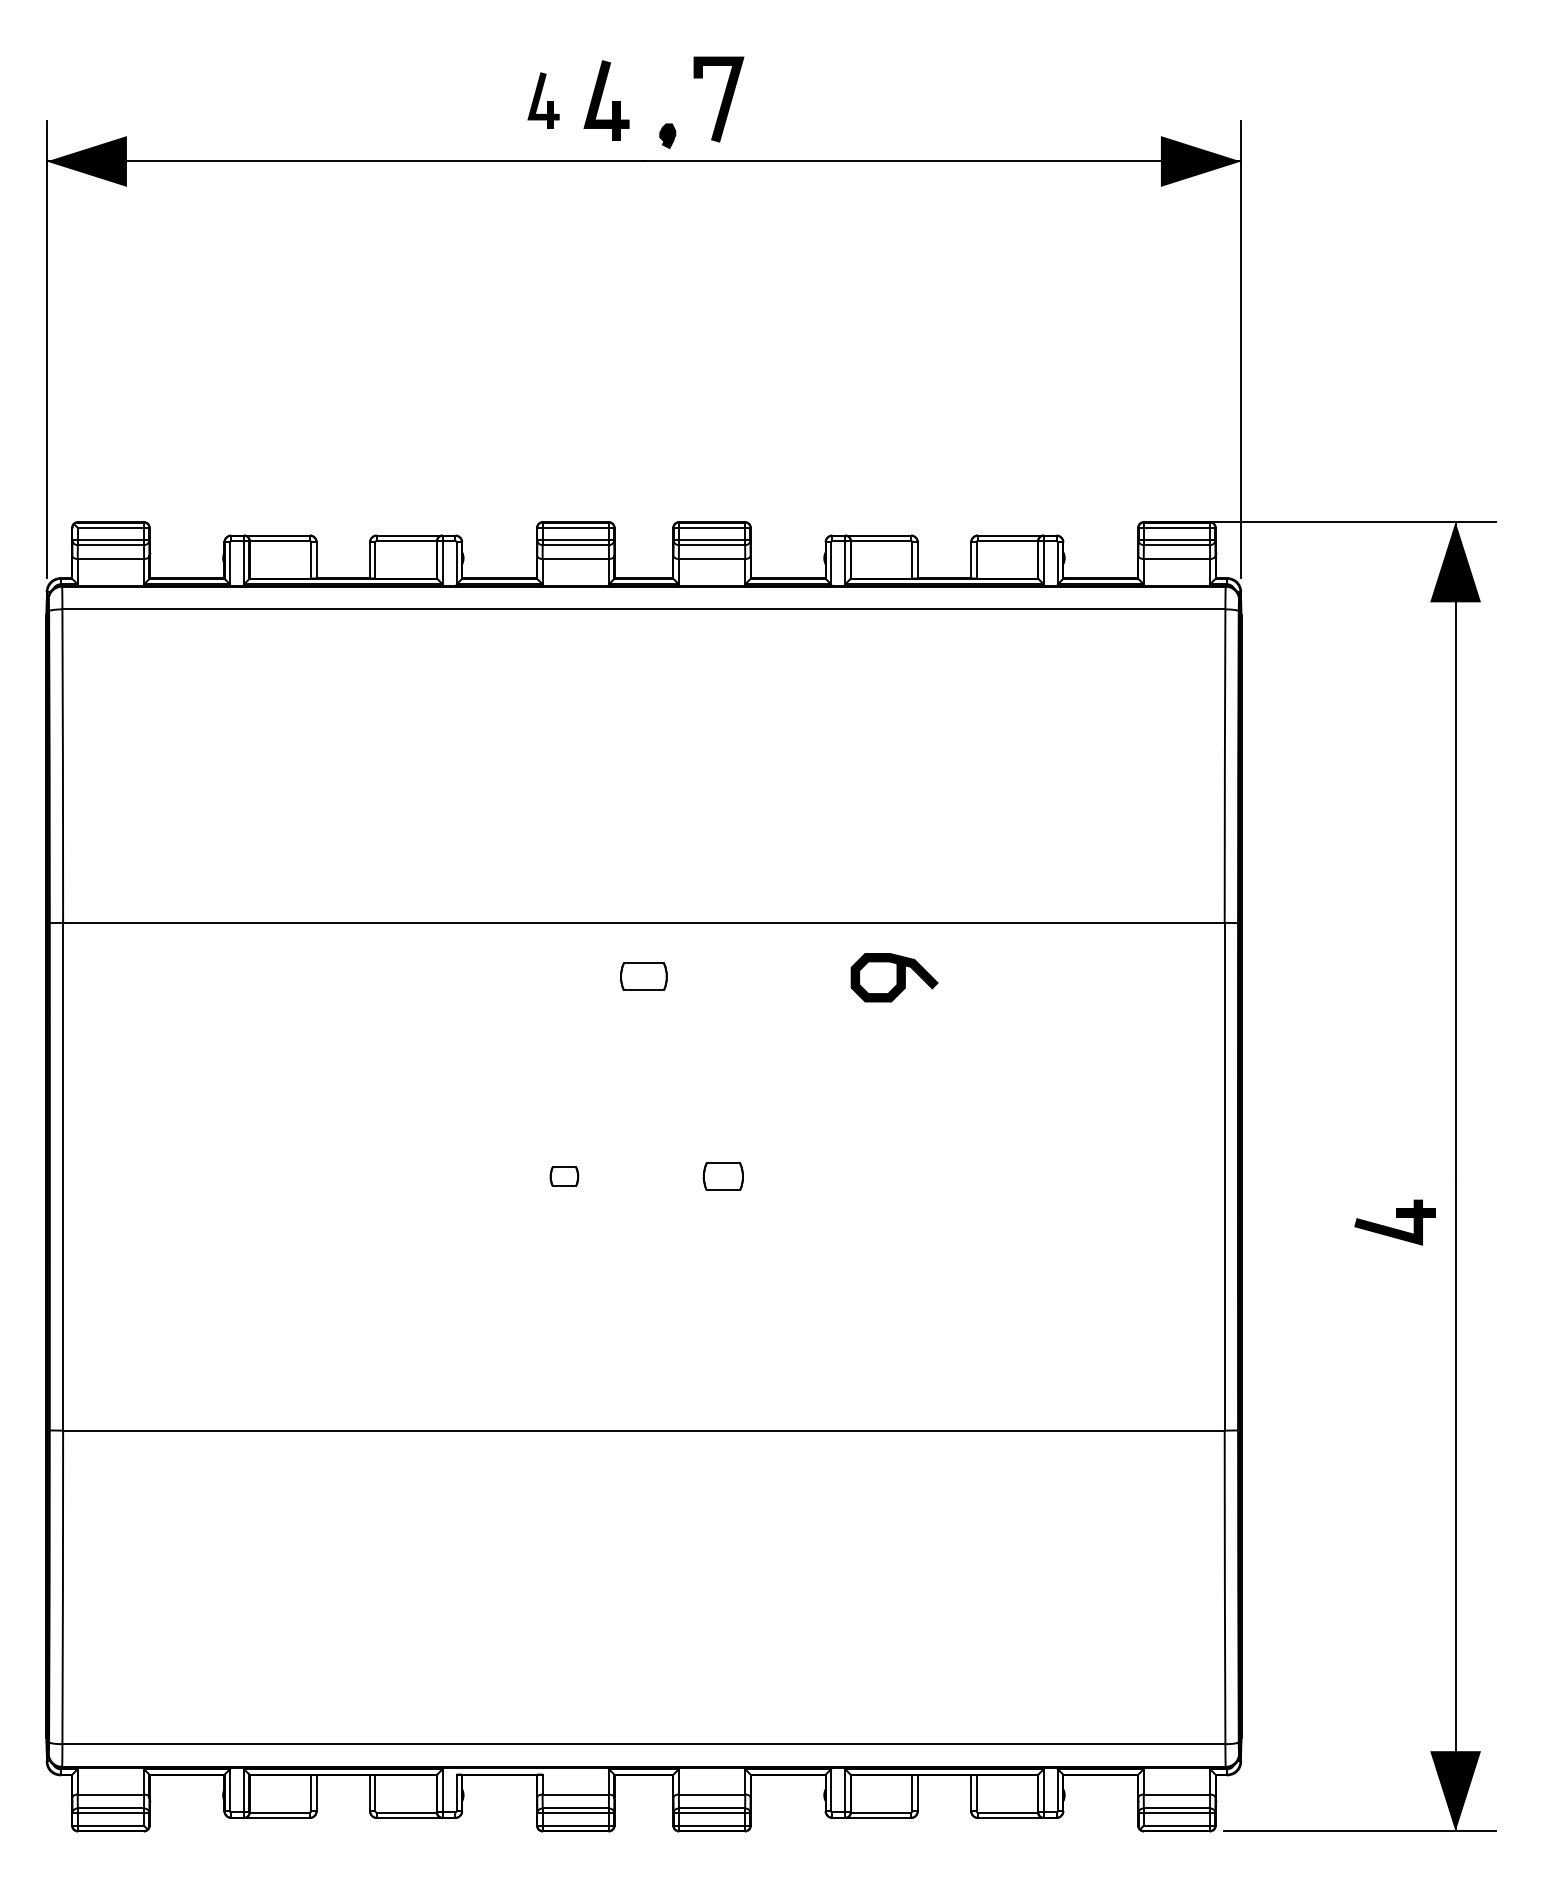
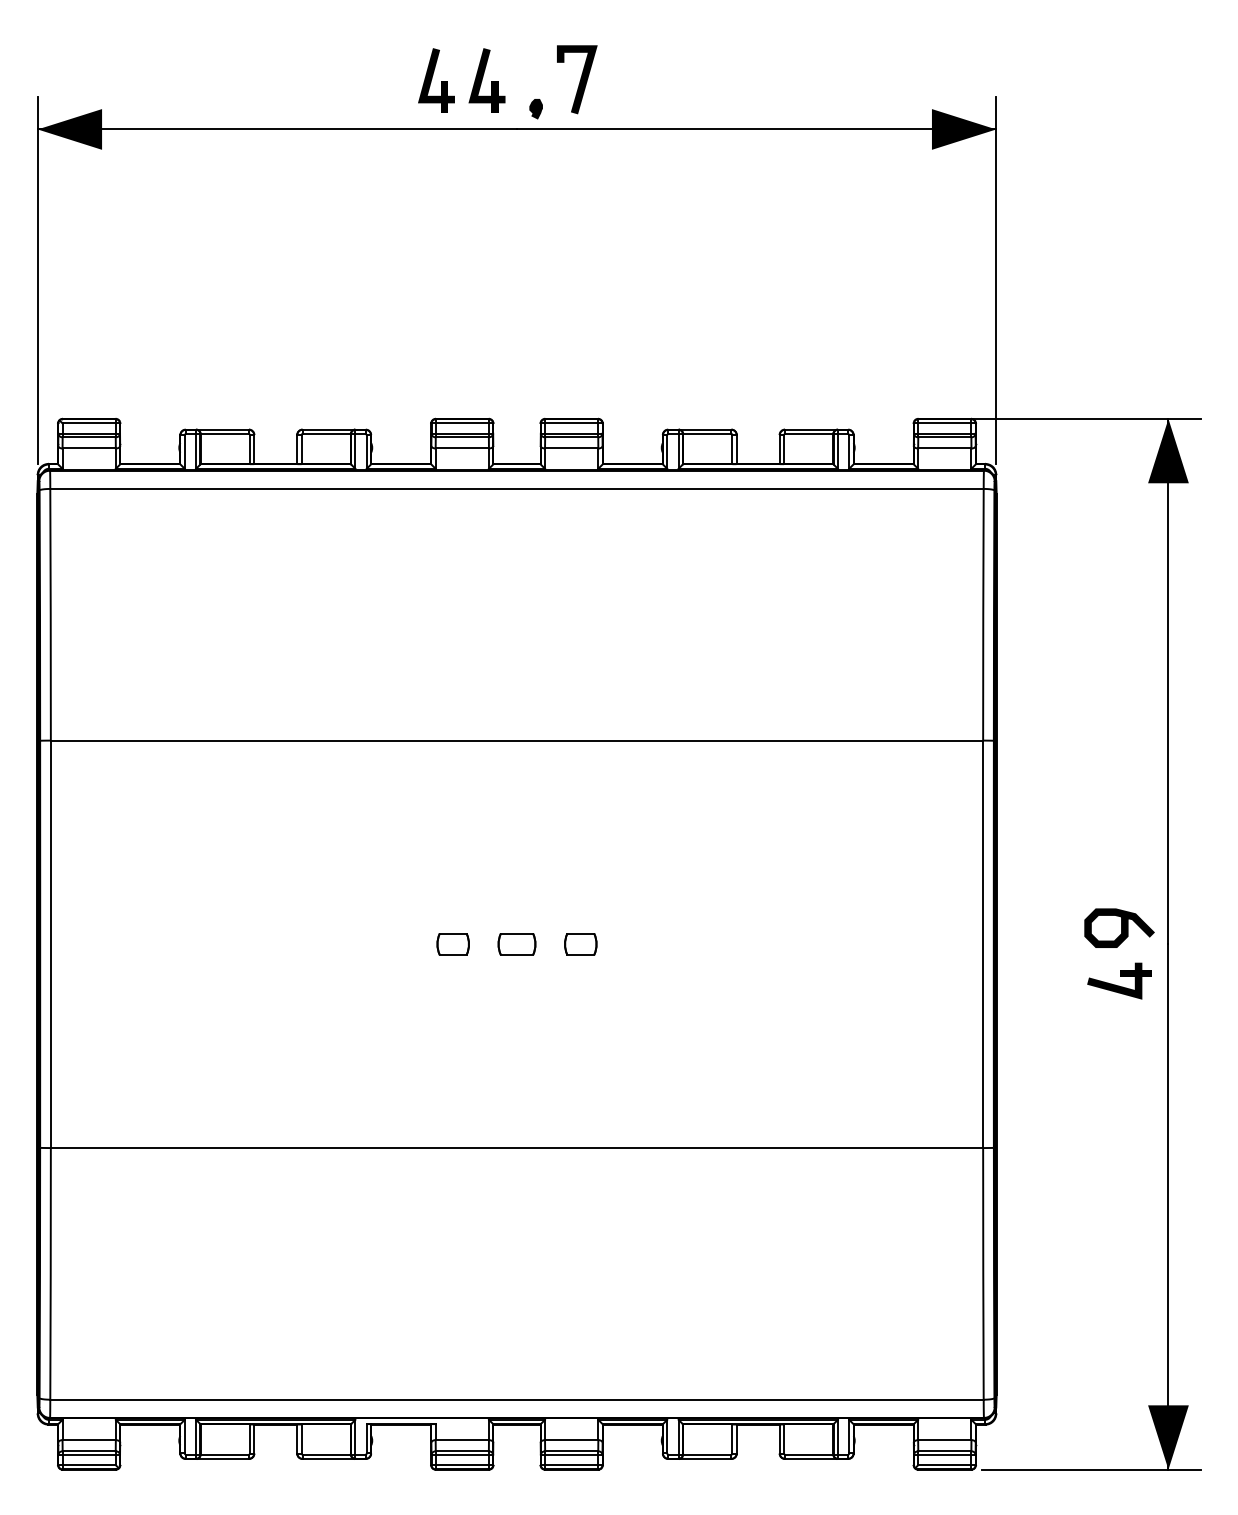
part: (543, 100) -> (436, 80), size x1.43
part: (643, 976) -> (516, 944), moved
curve: (896, 977) -> (1121, 928), moved
part: (564, 1176) -> (453, 944), size x1.43

